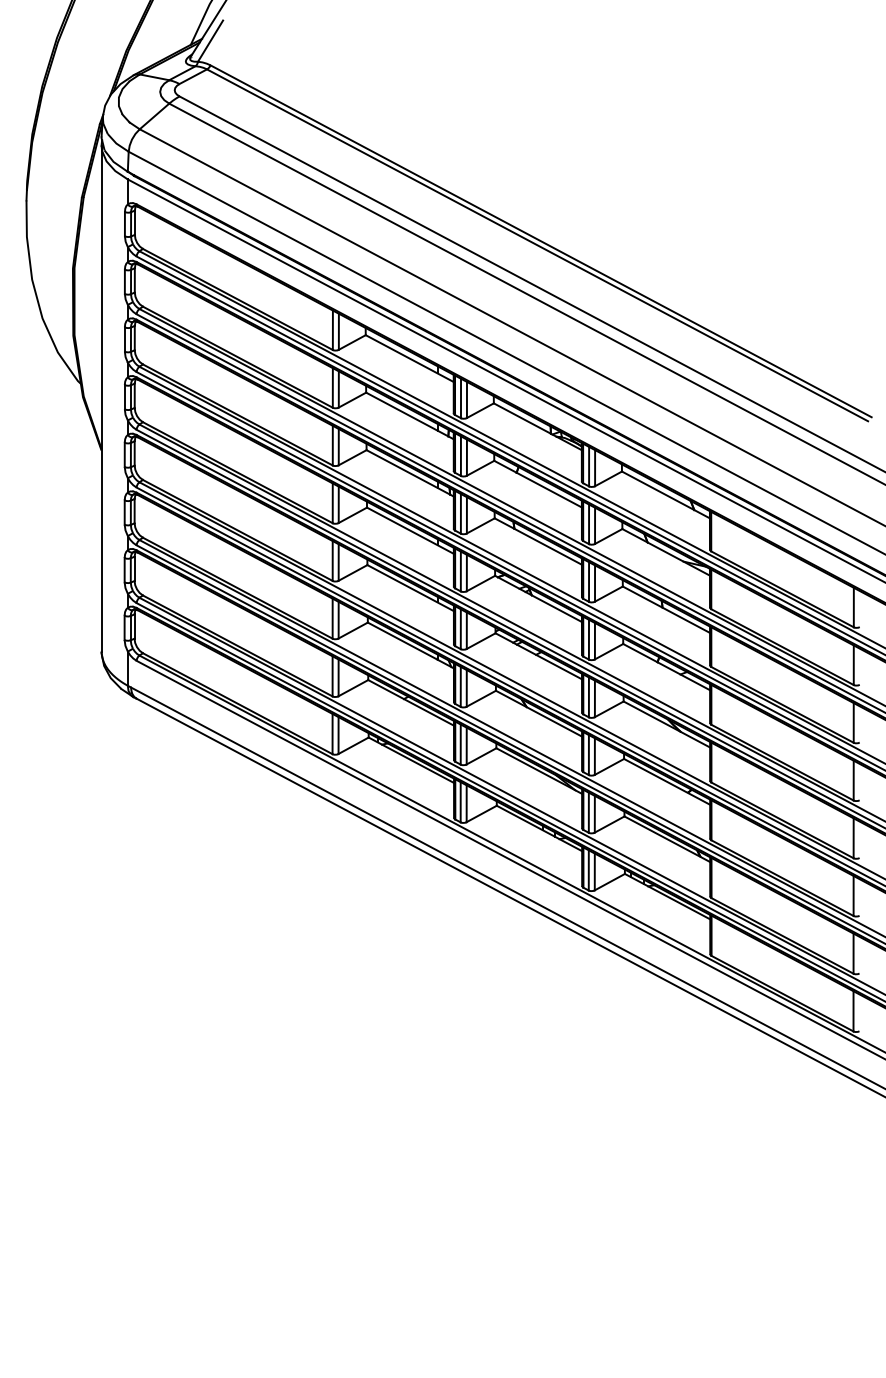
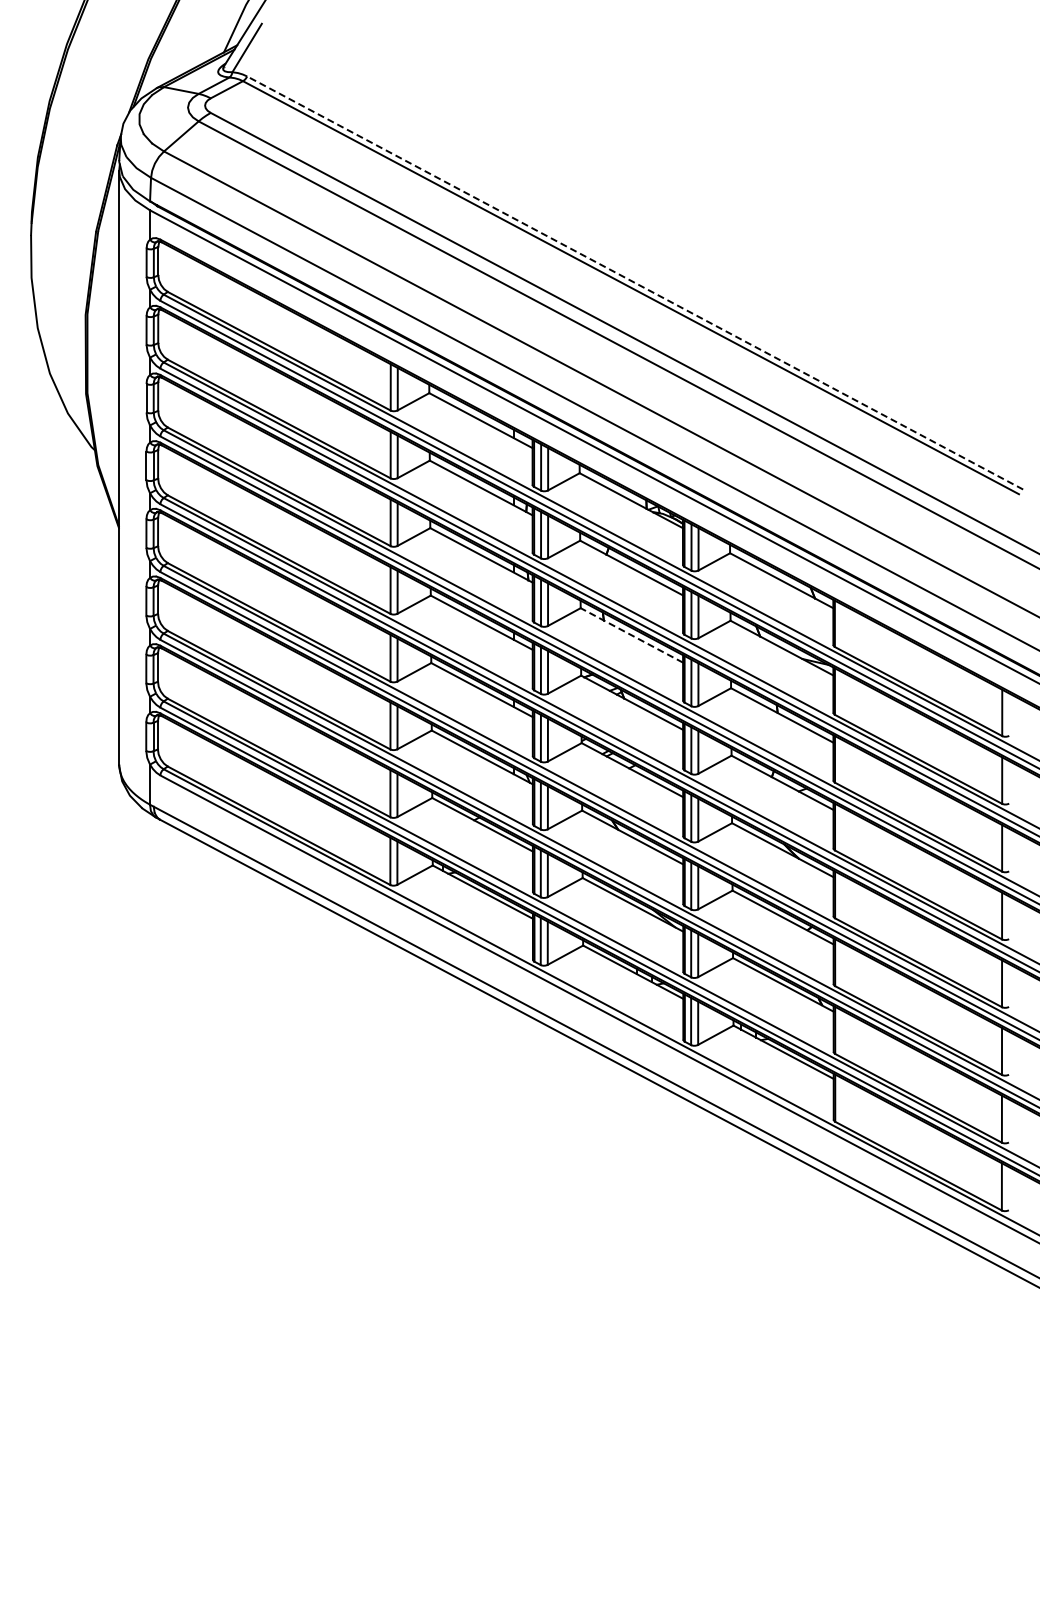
line: (541, 241) -> (635, 283), solid -> dashed
line: (537, 541) -> (631, 635), solid -> dashed

